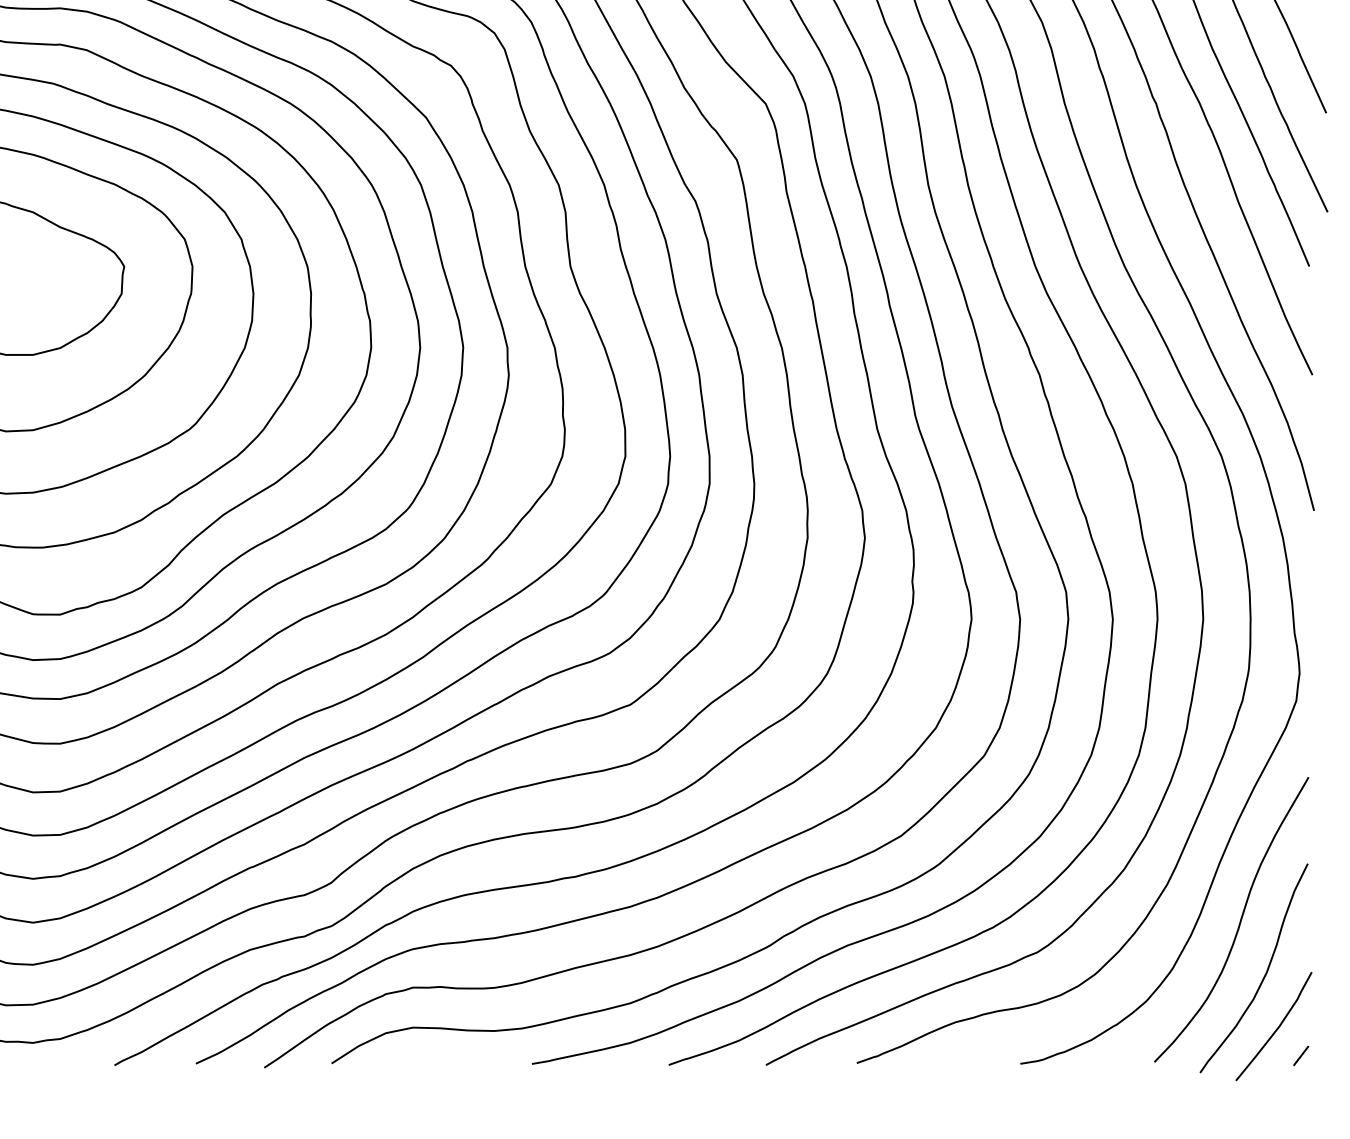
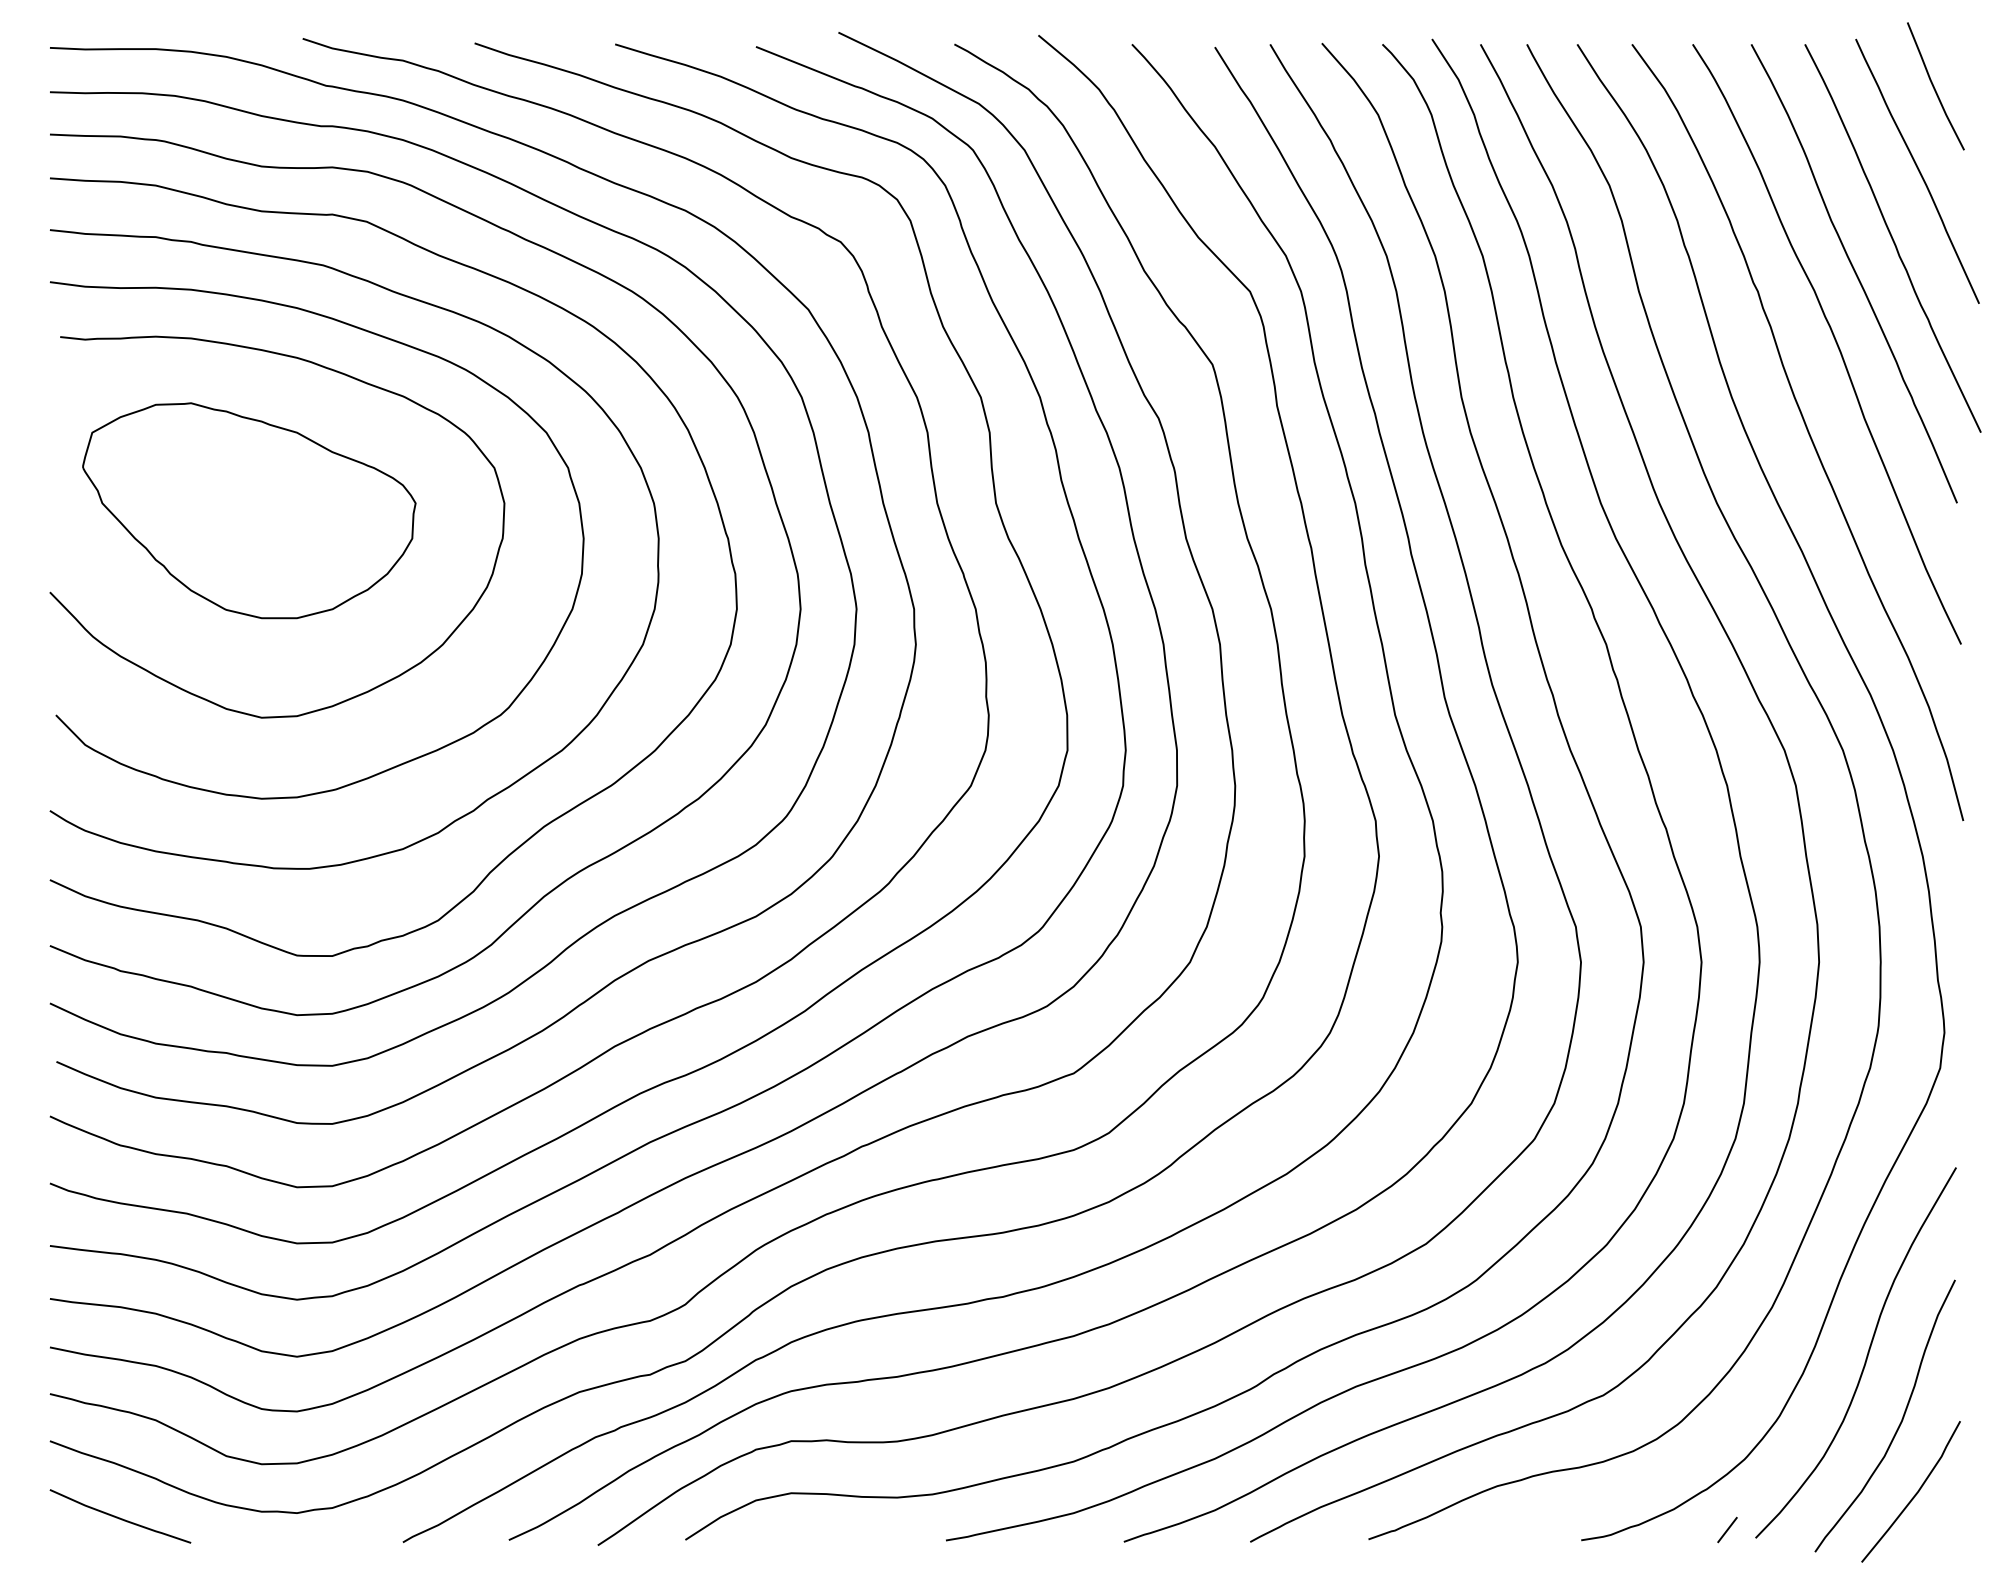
line: (1301, 1055) -> (1727, 1529), moved

